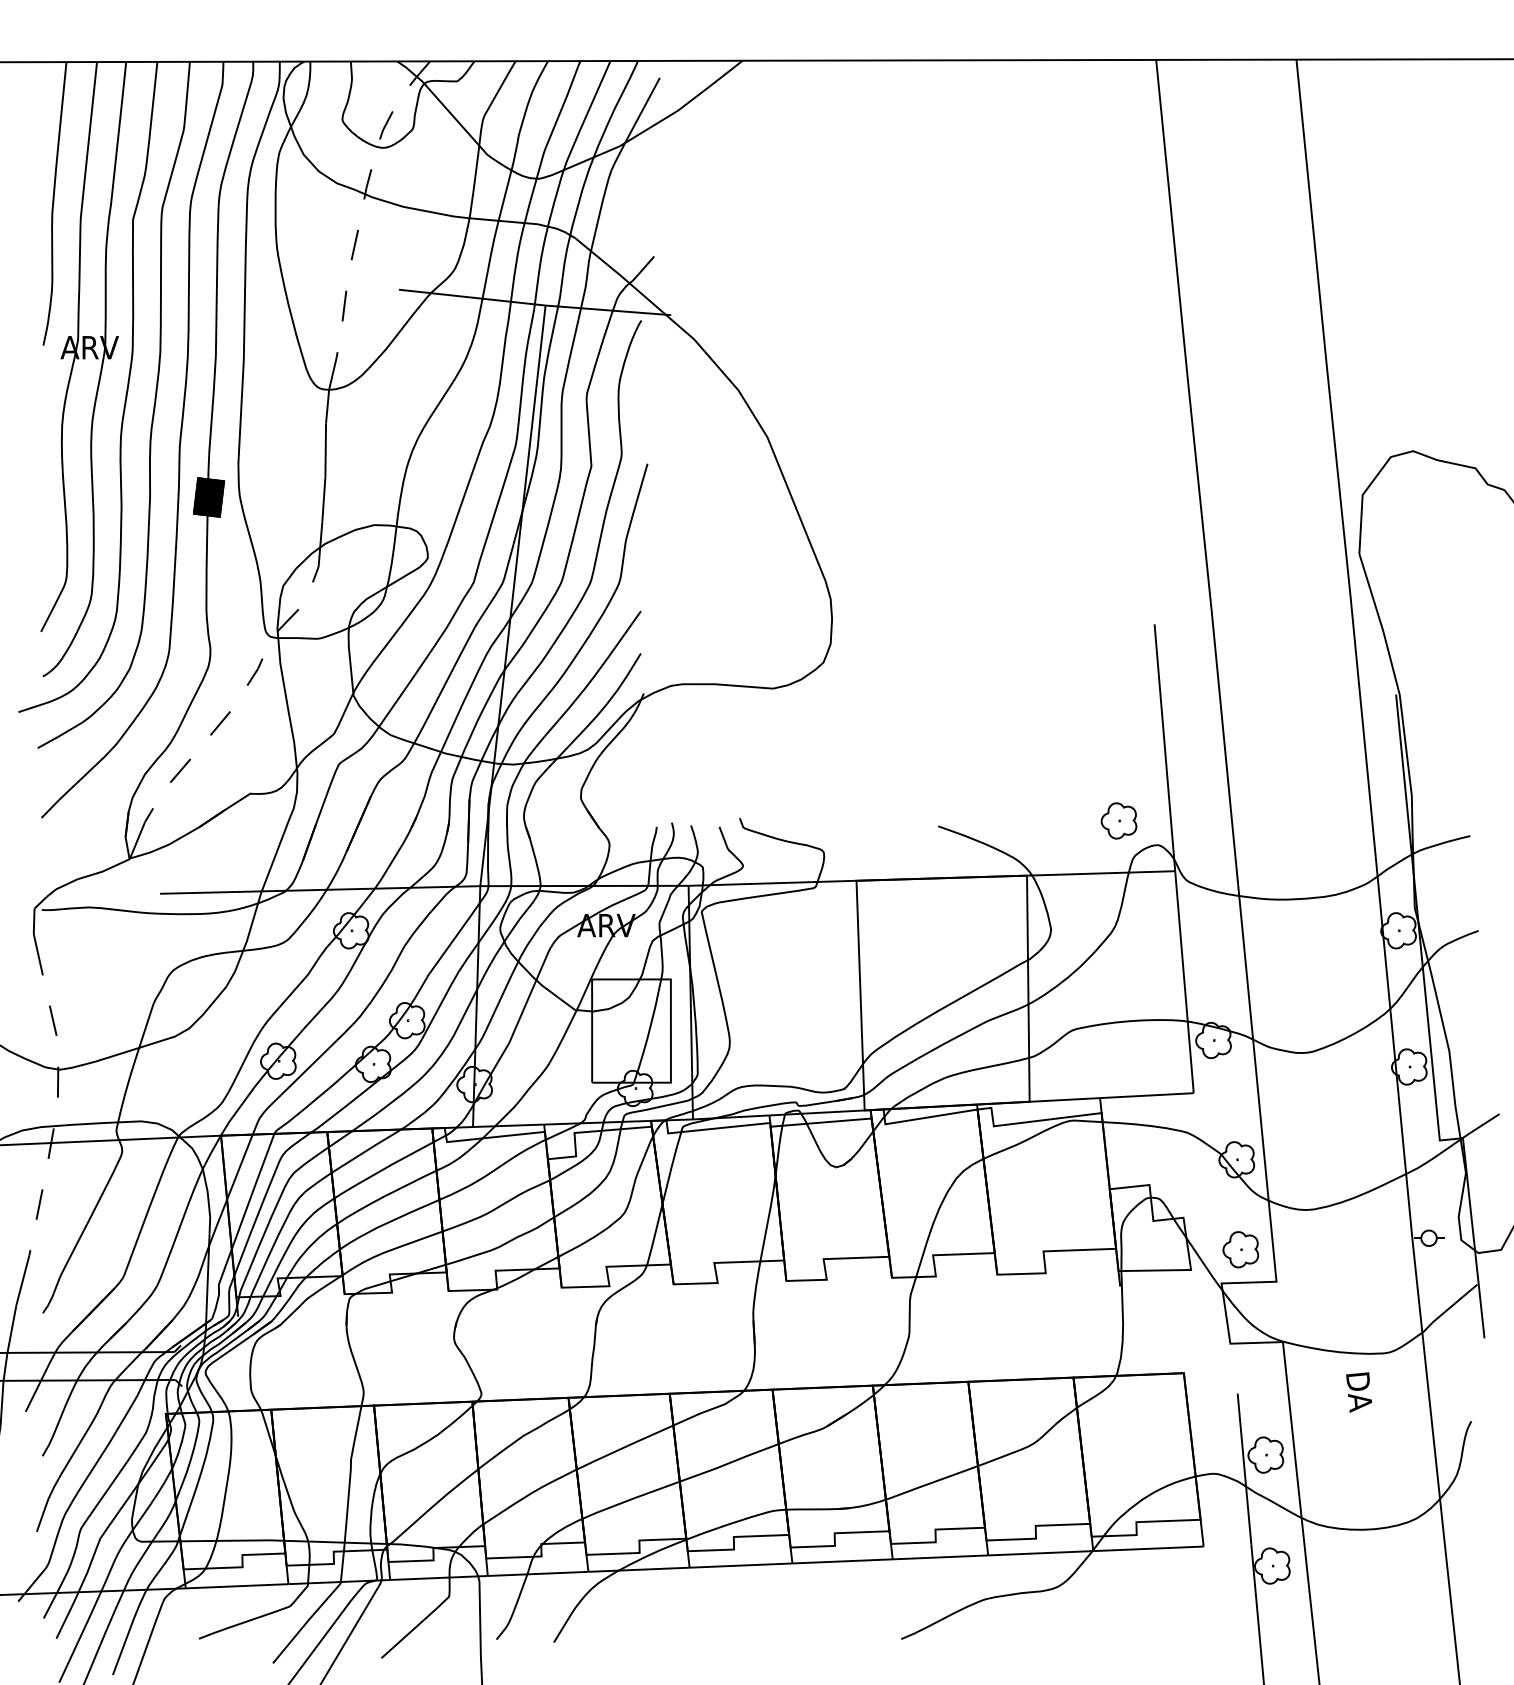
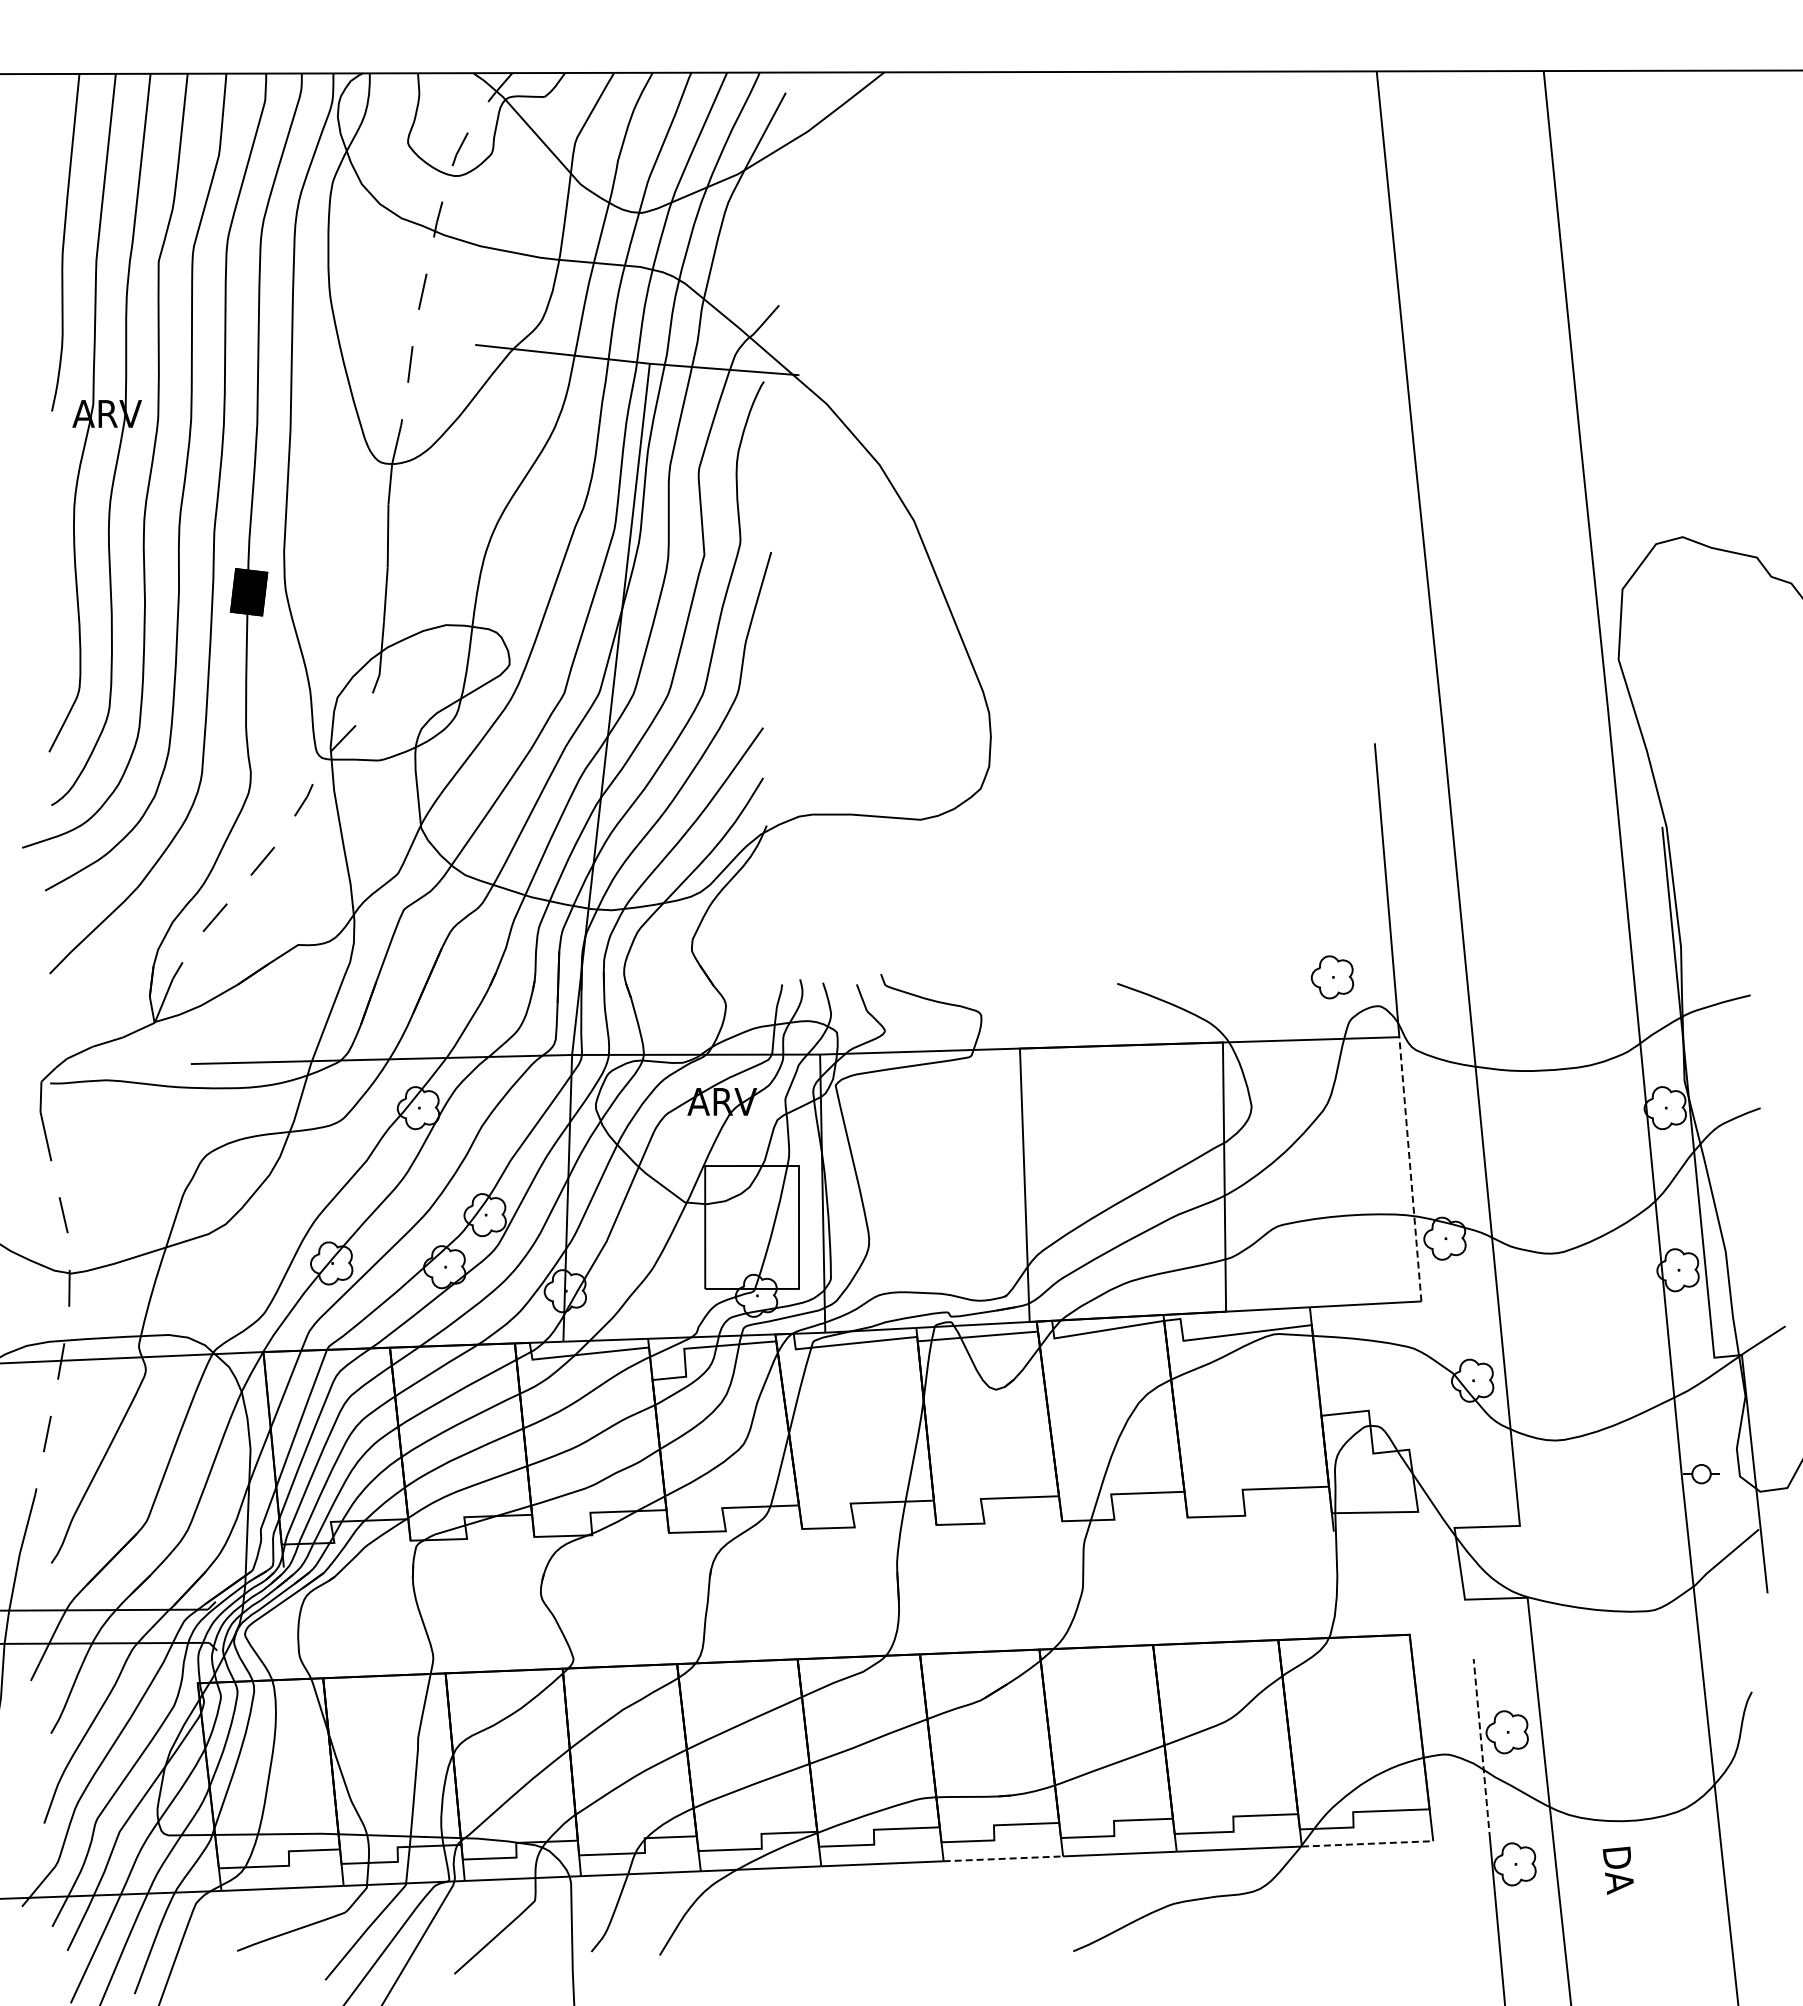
line: (1184, 982) -> (1410, 1169), solid -> dashed
part: (1240, 1249) -> (1477, 1487), removed
text: (1358, 1392) -> (1617, 1870), moved
line: (1244, 1468) -> (1481, 1748), solid -> dashed
line: (1148, 1548) -> (1367, 1843), solid -> dashed
line: (842, 1561) -> (1003, 1858), solid -> dashed

